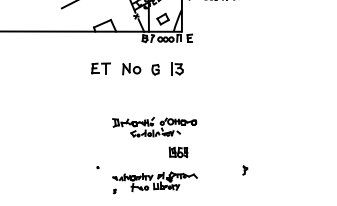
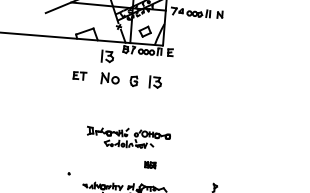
part: (127, 46) -> (107, 56), added
part: (100, 68) -> (79, 75), size x0.7
part: (178, 152) -> (150, 165), size x0.6

